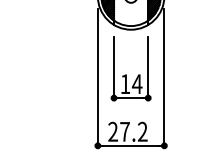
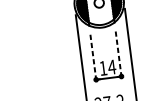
line: (114, 68) -> (93, 57), solid -> dashed
line: (148, 68) -> (118, 54), solid -> dashed

